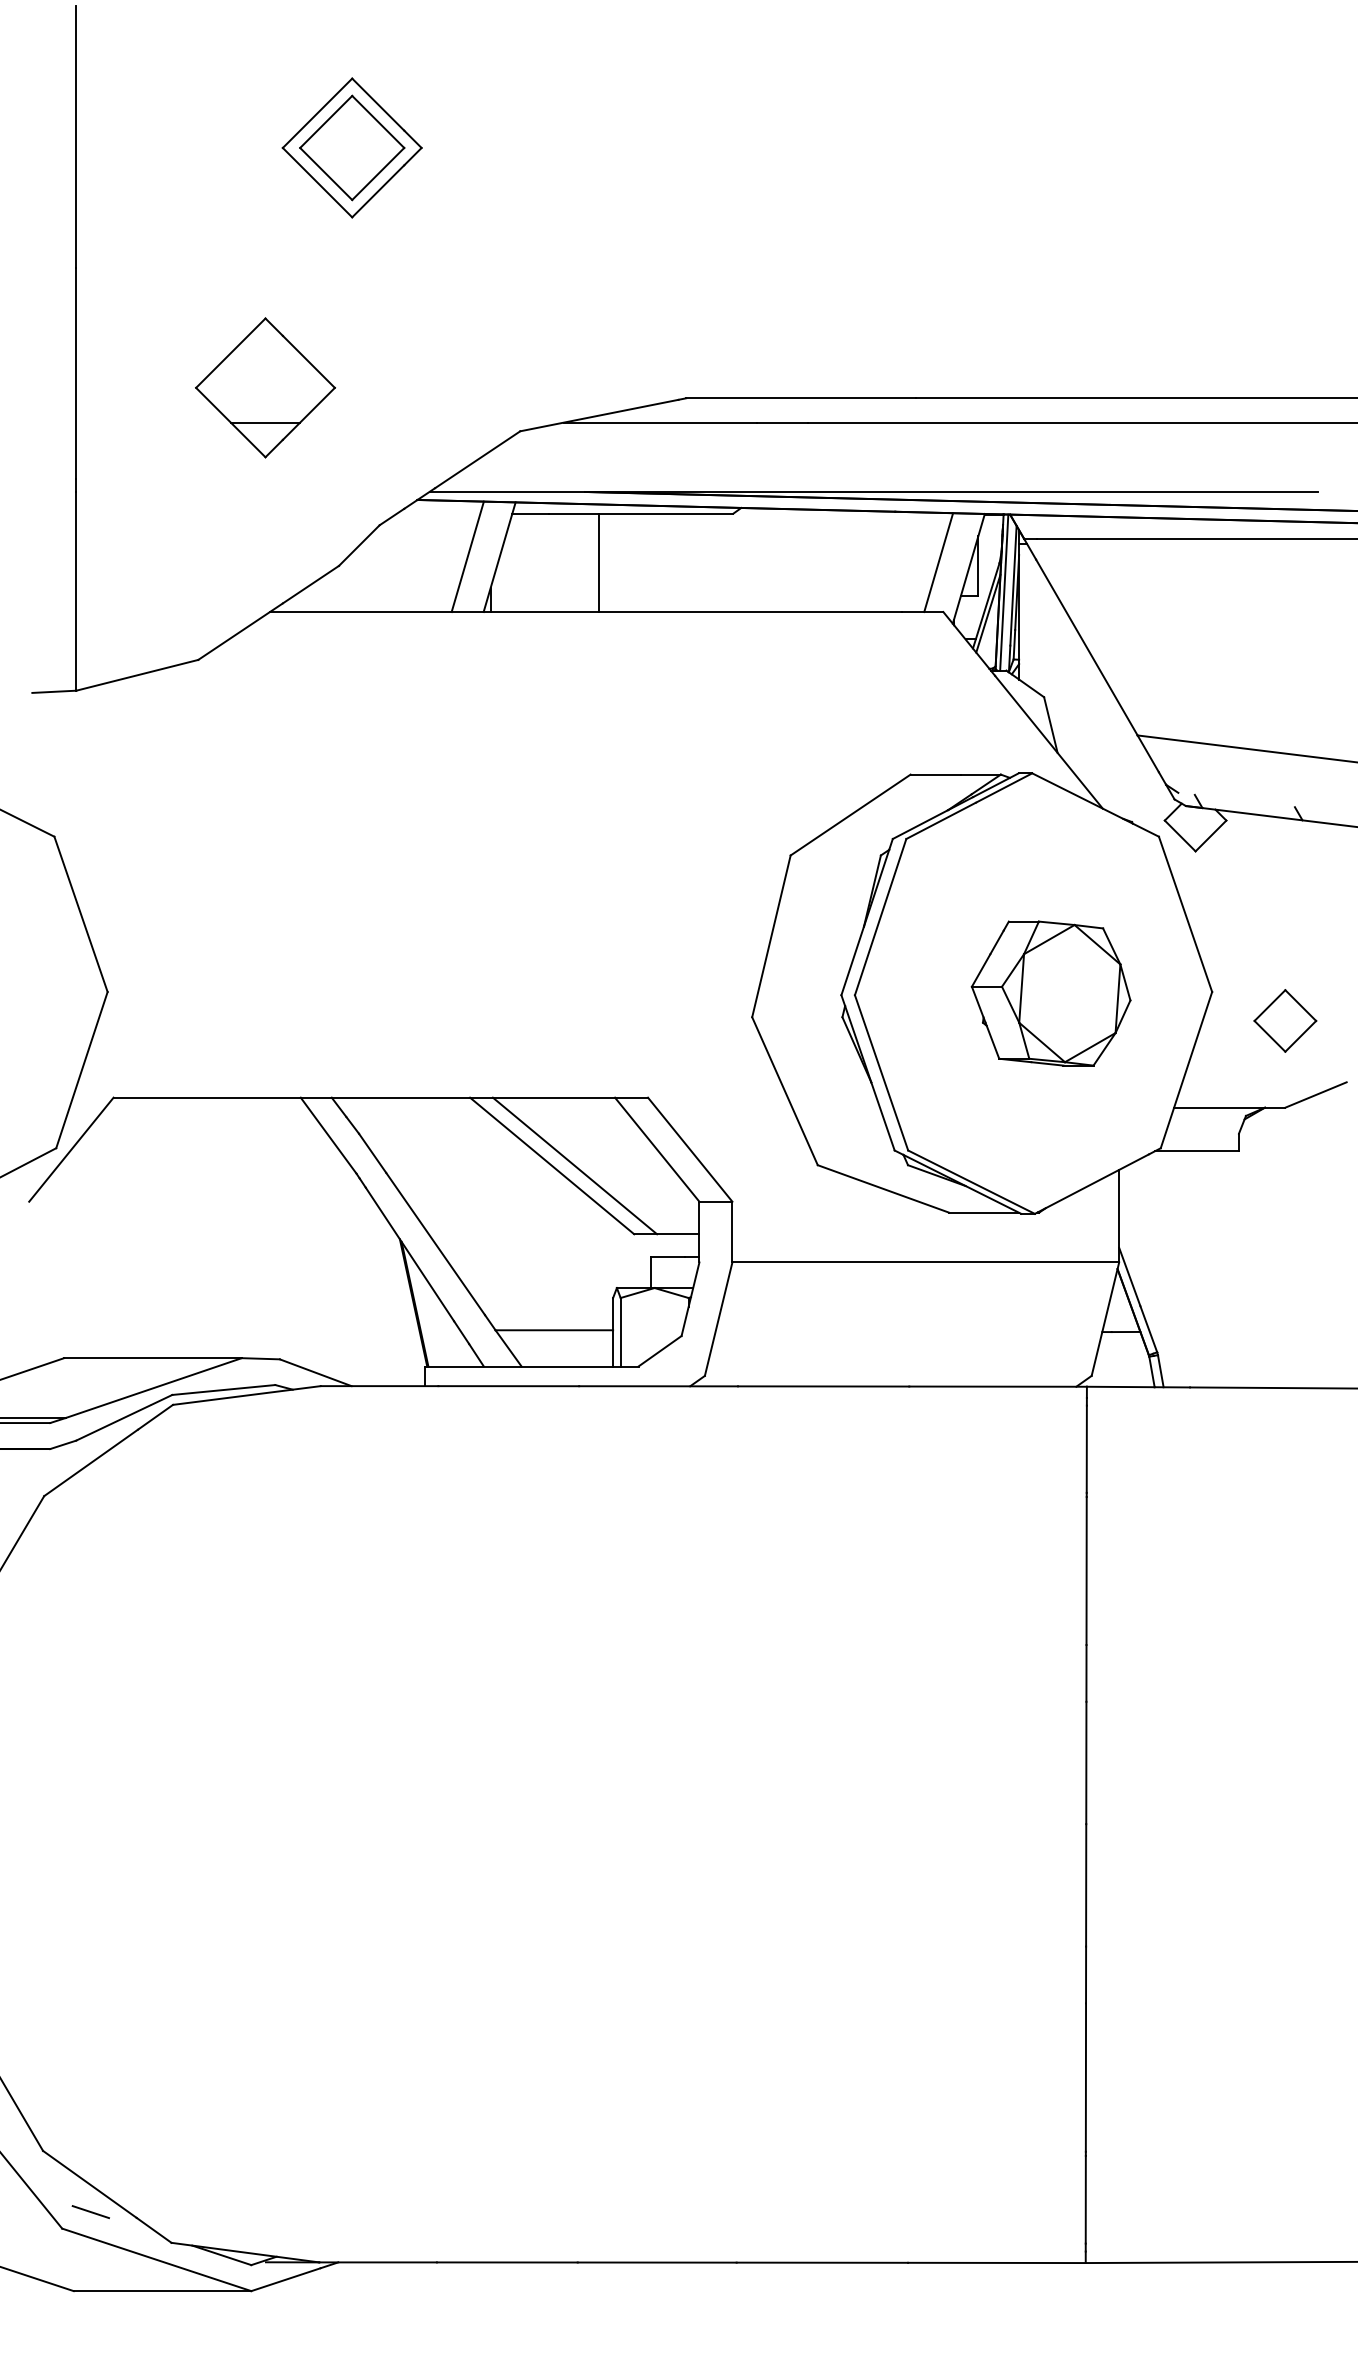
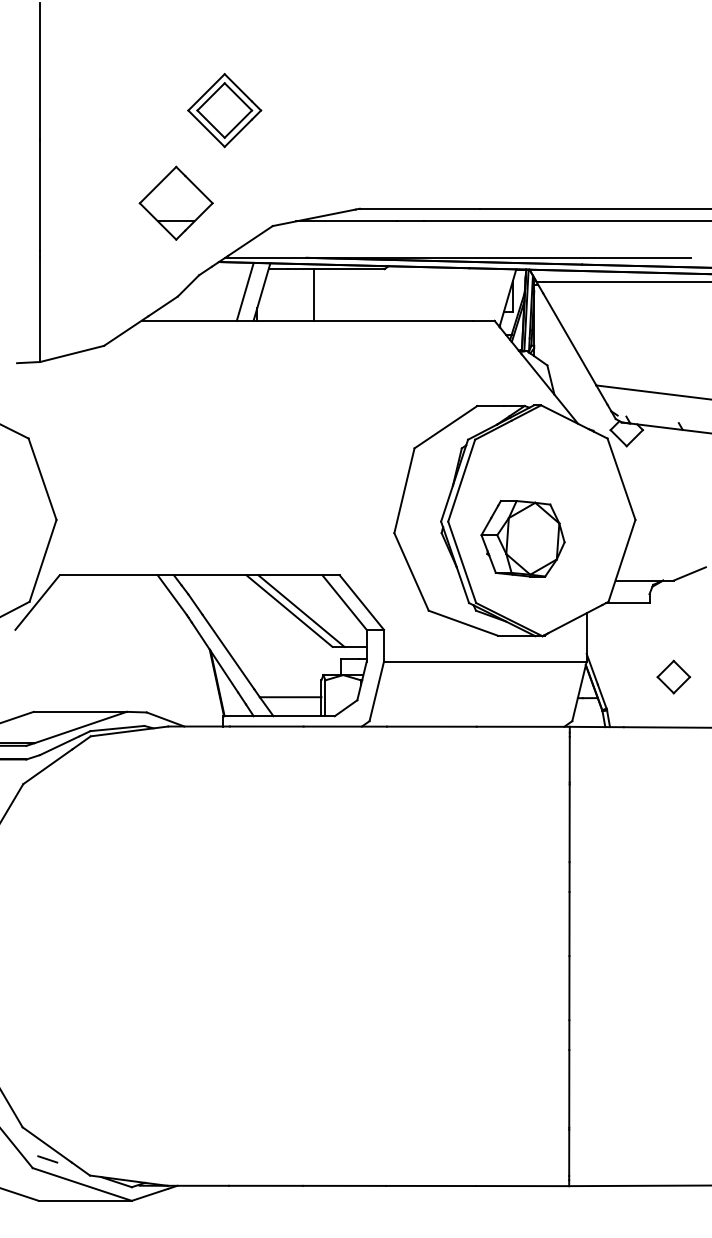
part: (351, 147) -> (224, 110), moved
part: (264, 386) -> (175, 202), moved
line: (937, 561) -> (491, 294), removed
part: (1050, 993) -> (522, 538), moved
part: (1284, 1019) -> (673, 676), moved

